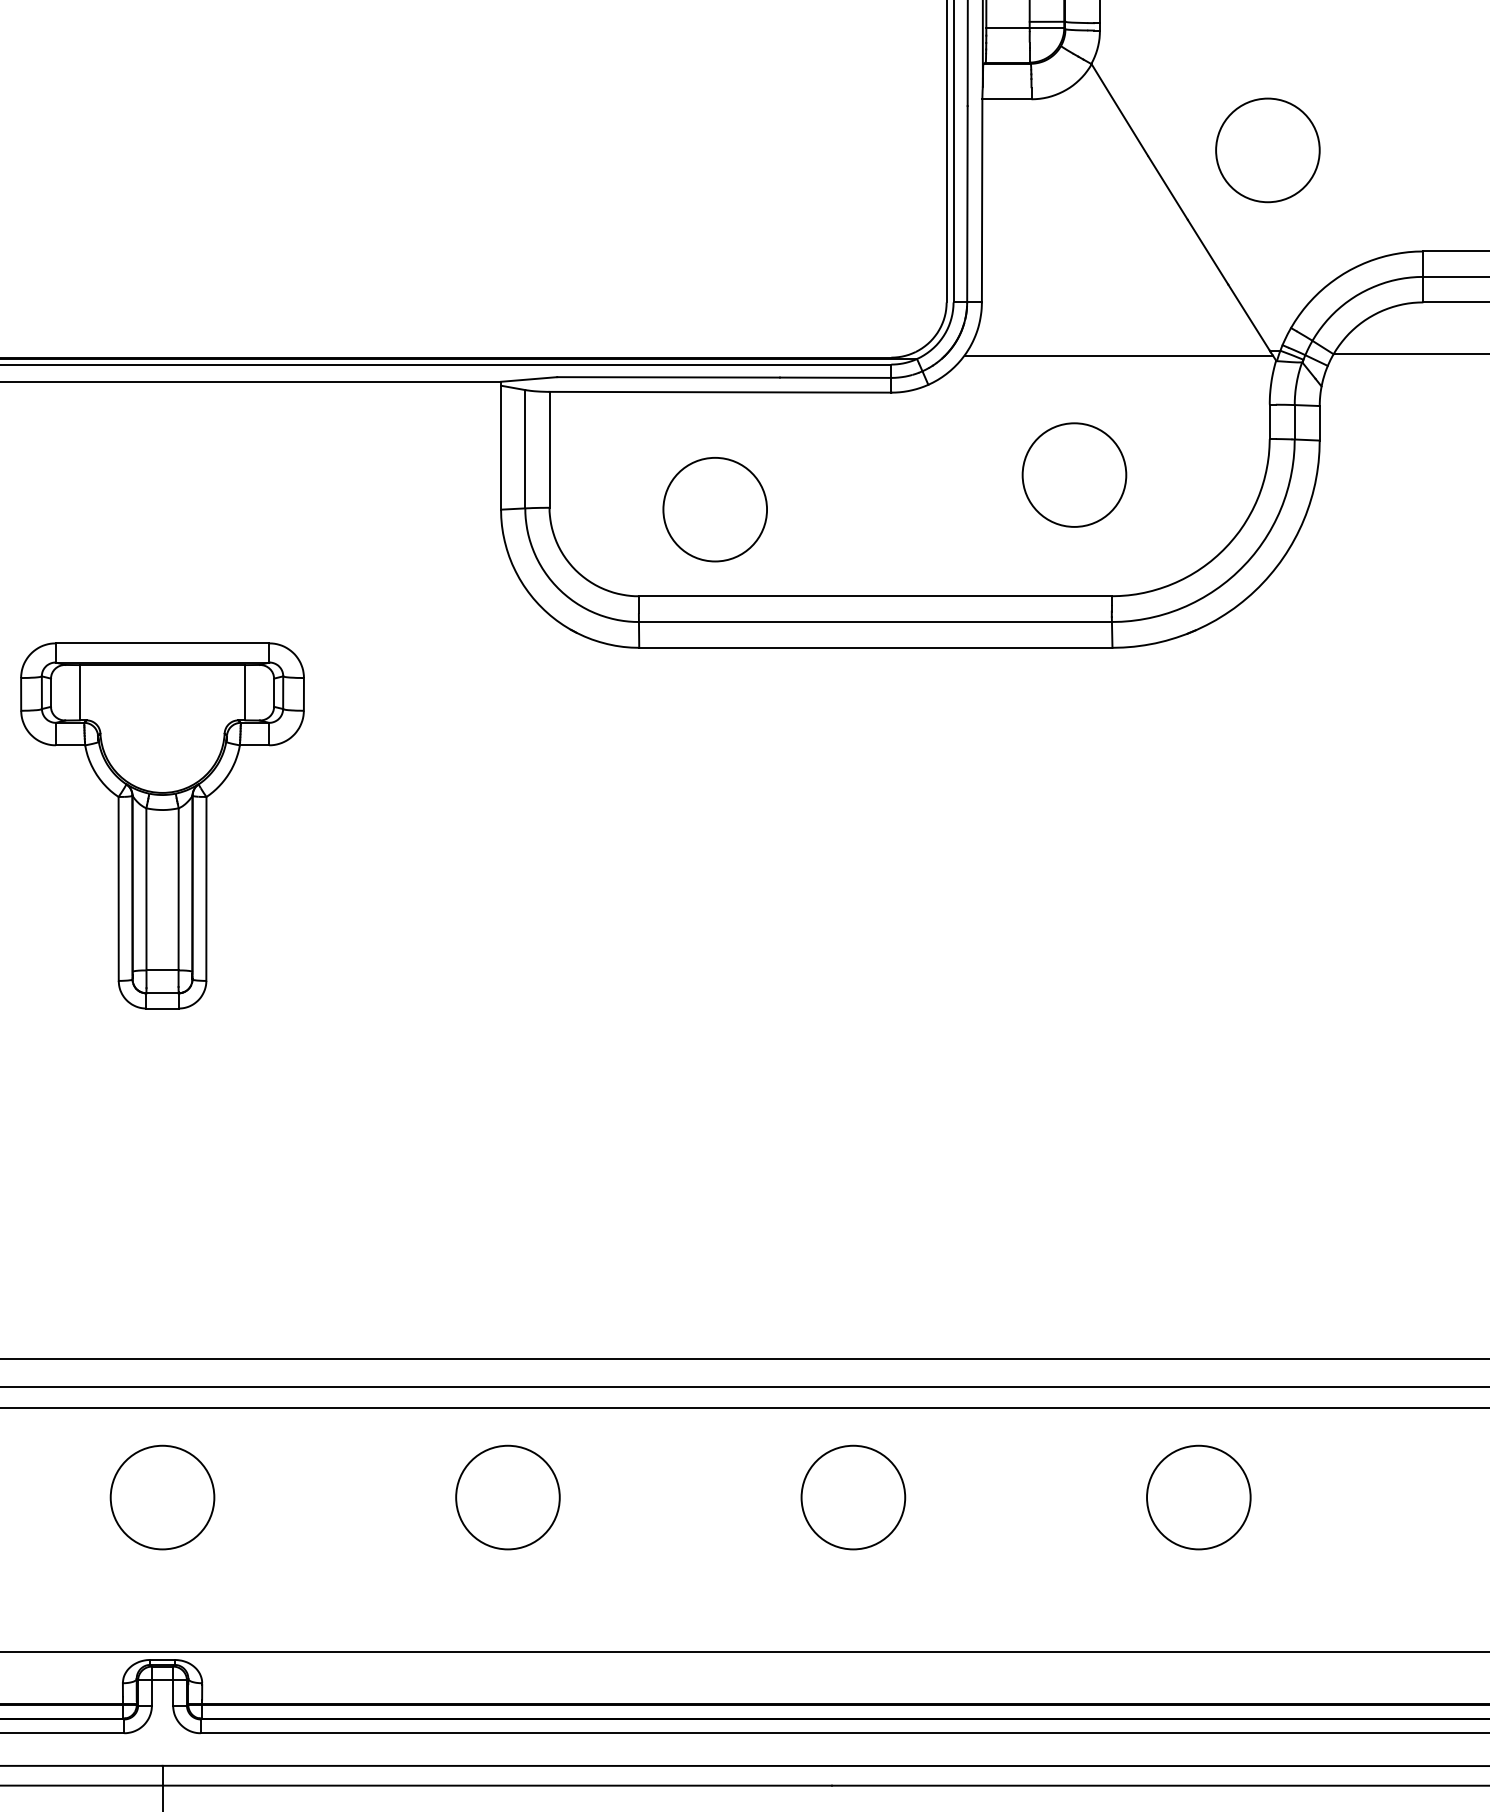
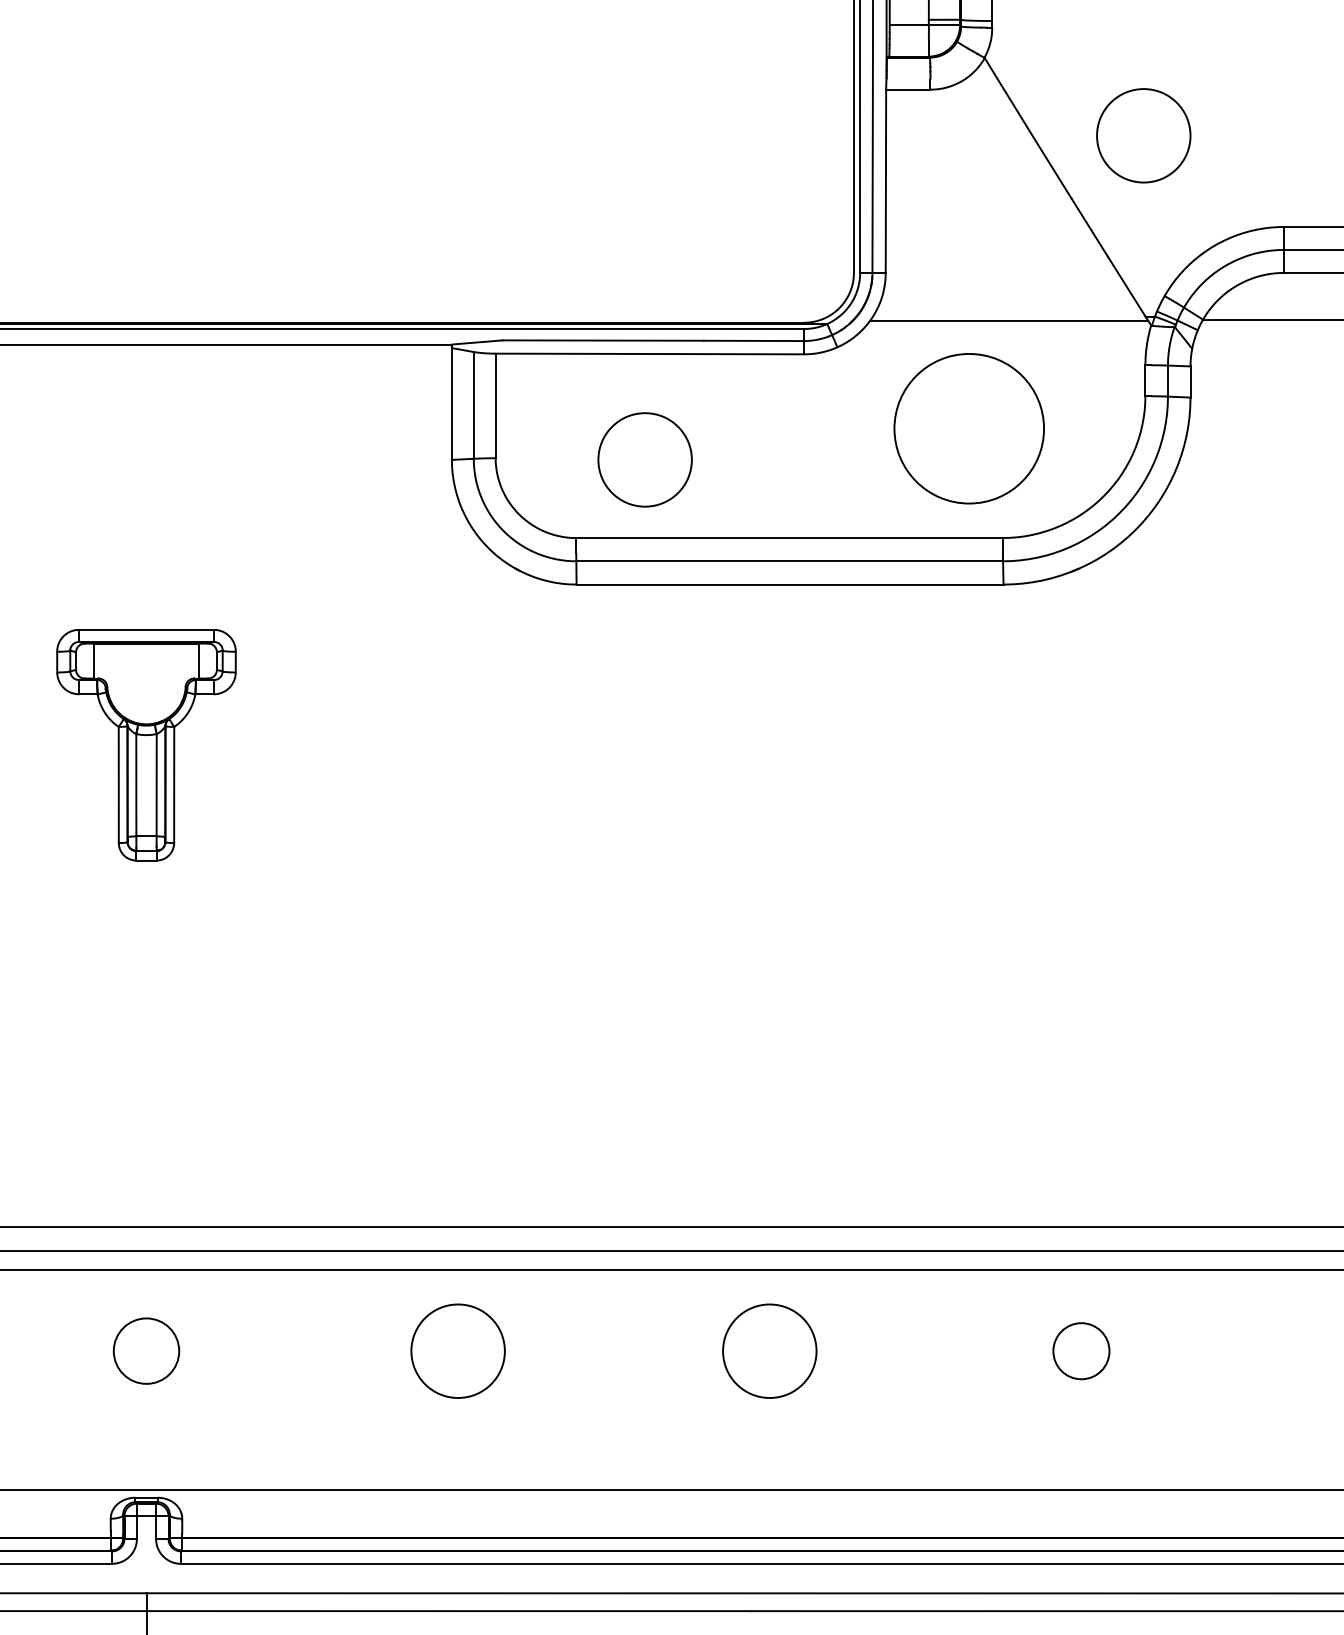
circle: (1074, 474) -> (969, 428), size x1.6
part: (162, 825) -> (146, 744), size x0.7
circle: (162, 1496) -> (146, 1350), size x0.7
circle: (1198, 1496) -> (1081, 1350), size x0.6

